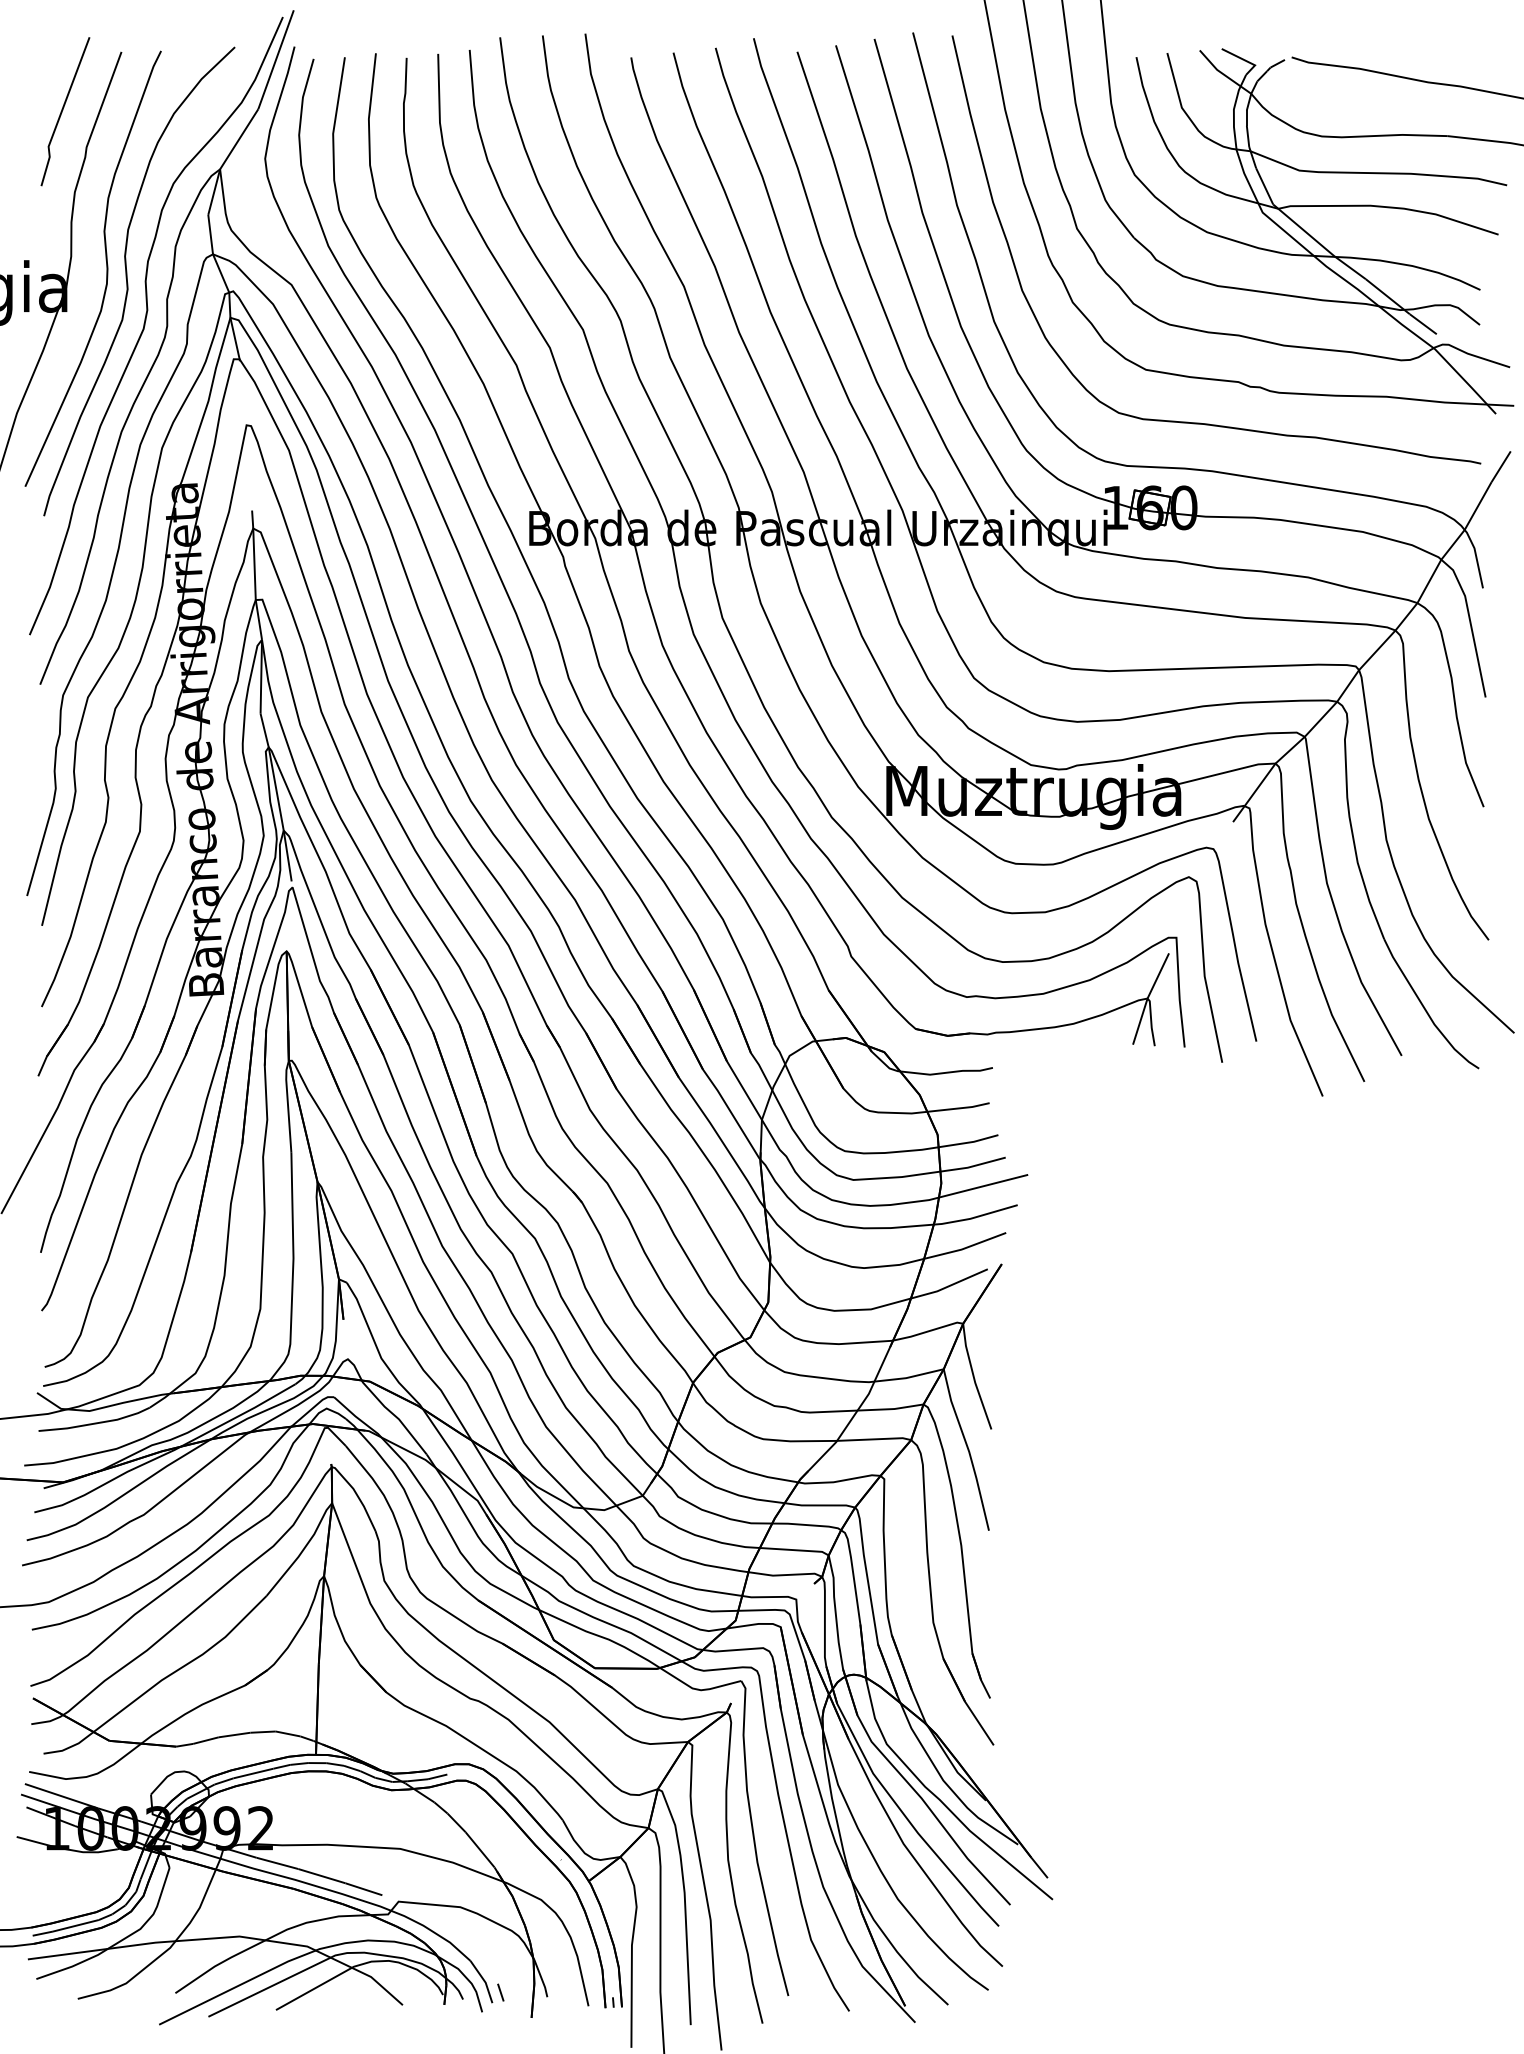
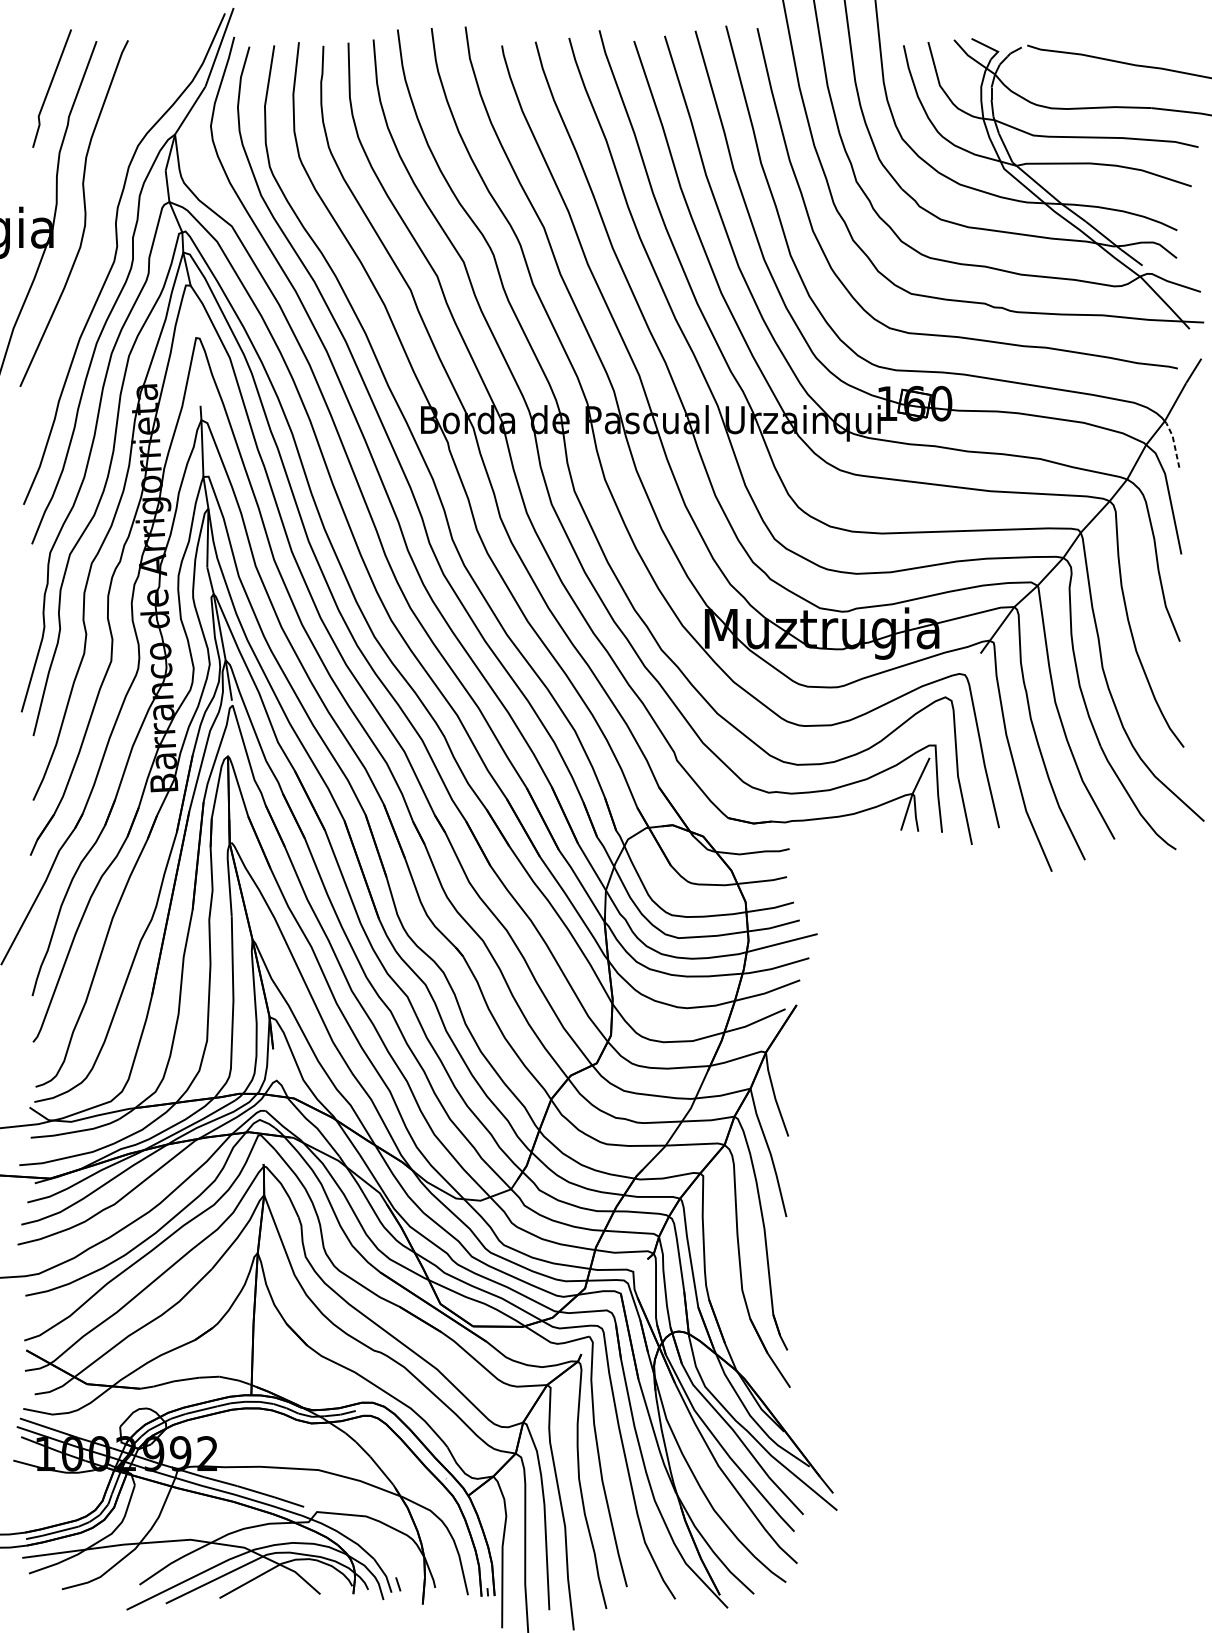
curve: (128, 283) -> (102, 225), removed
line: (1476, 557) -> (1174, 443), solid -> dashed

